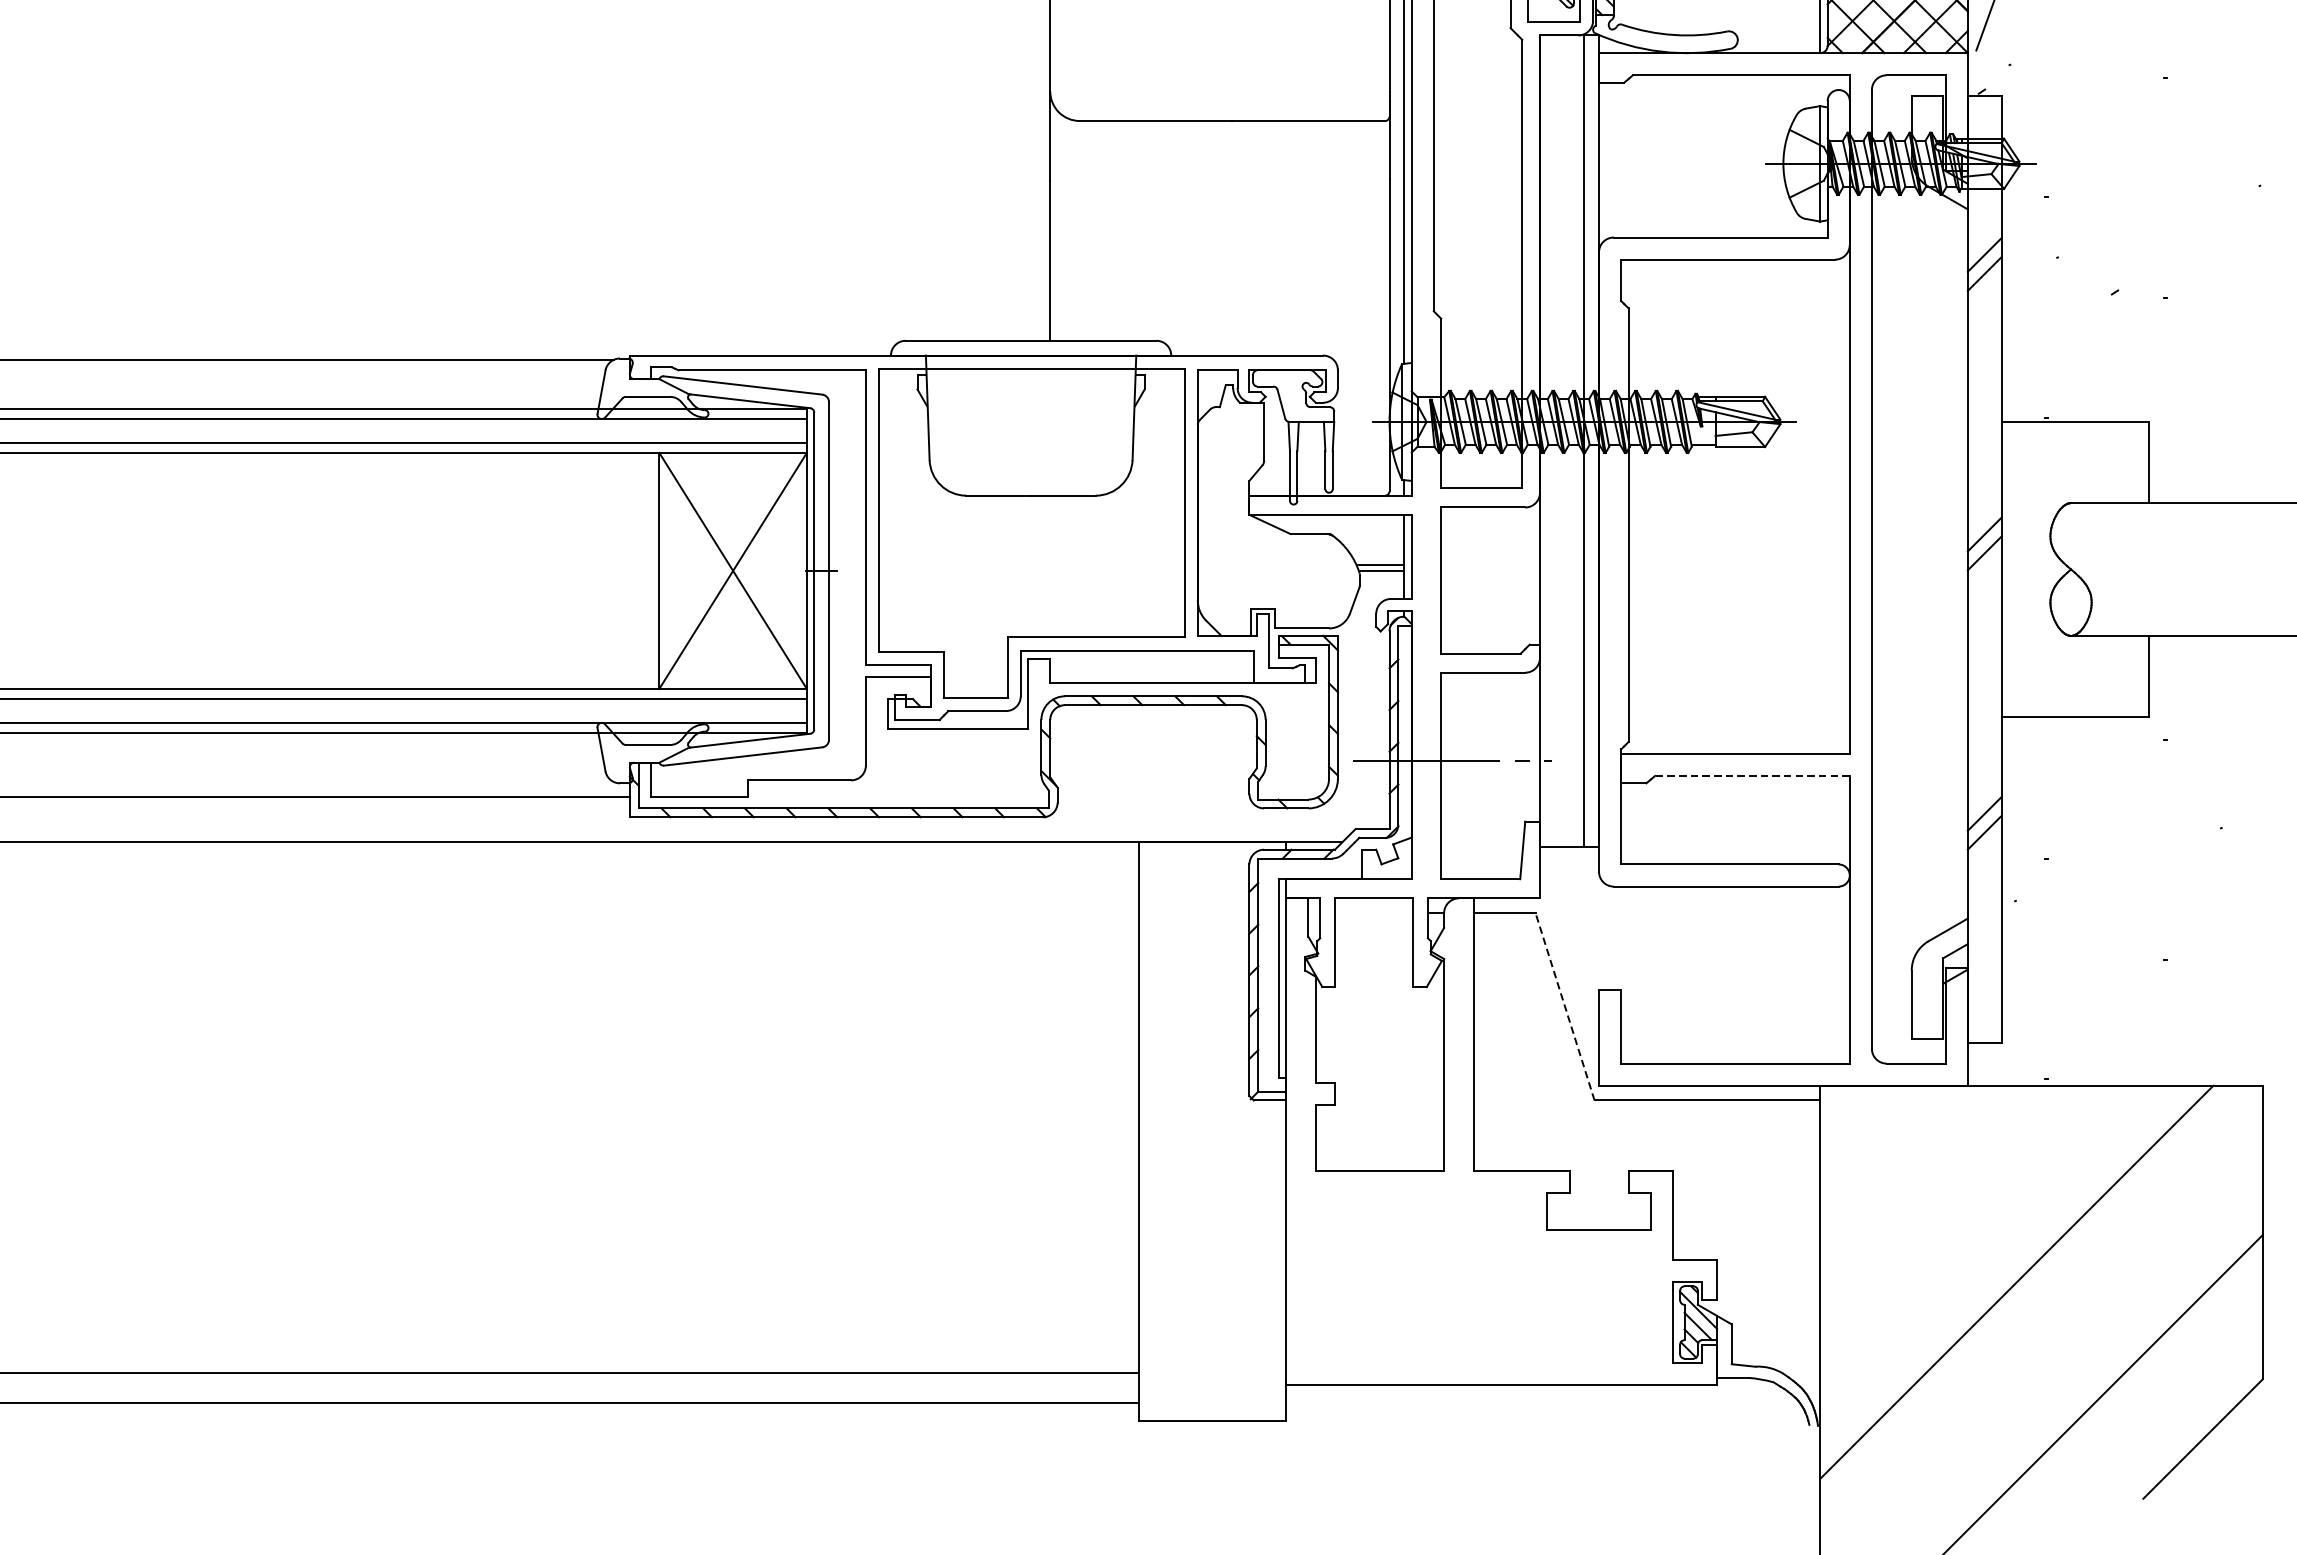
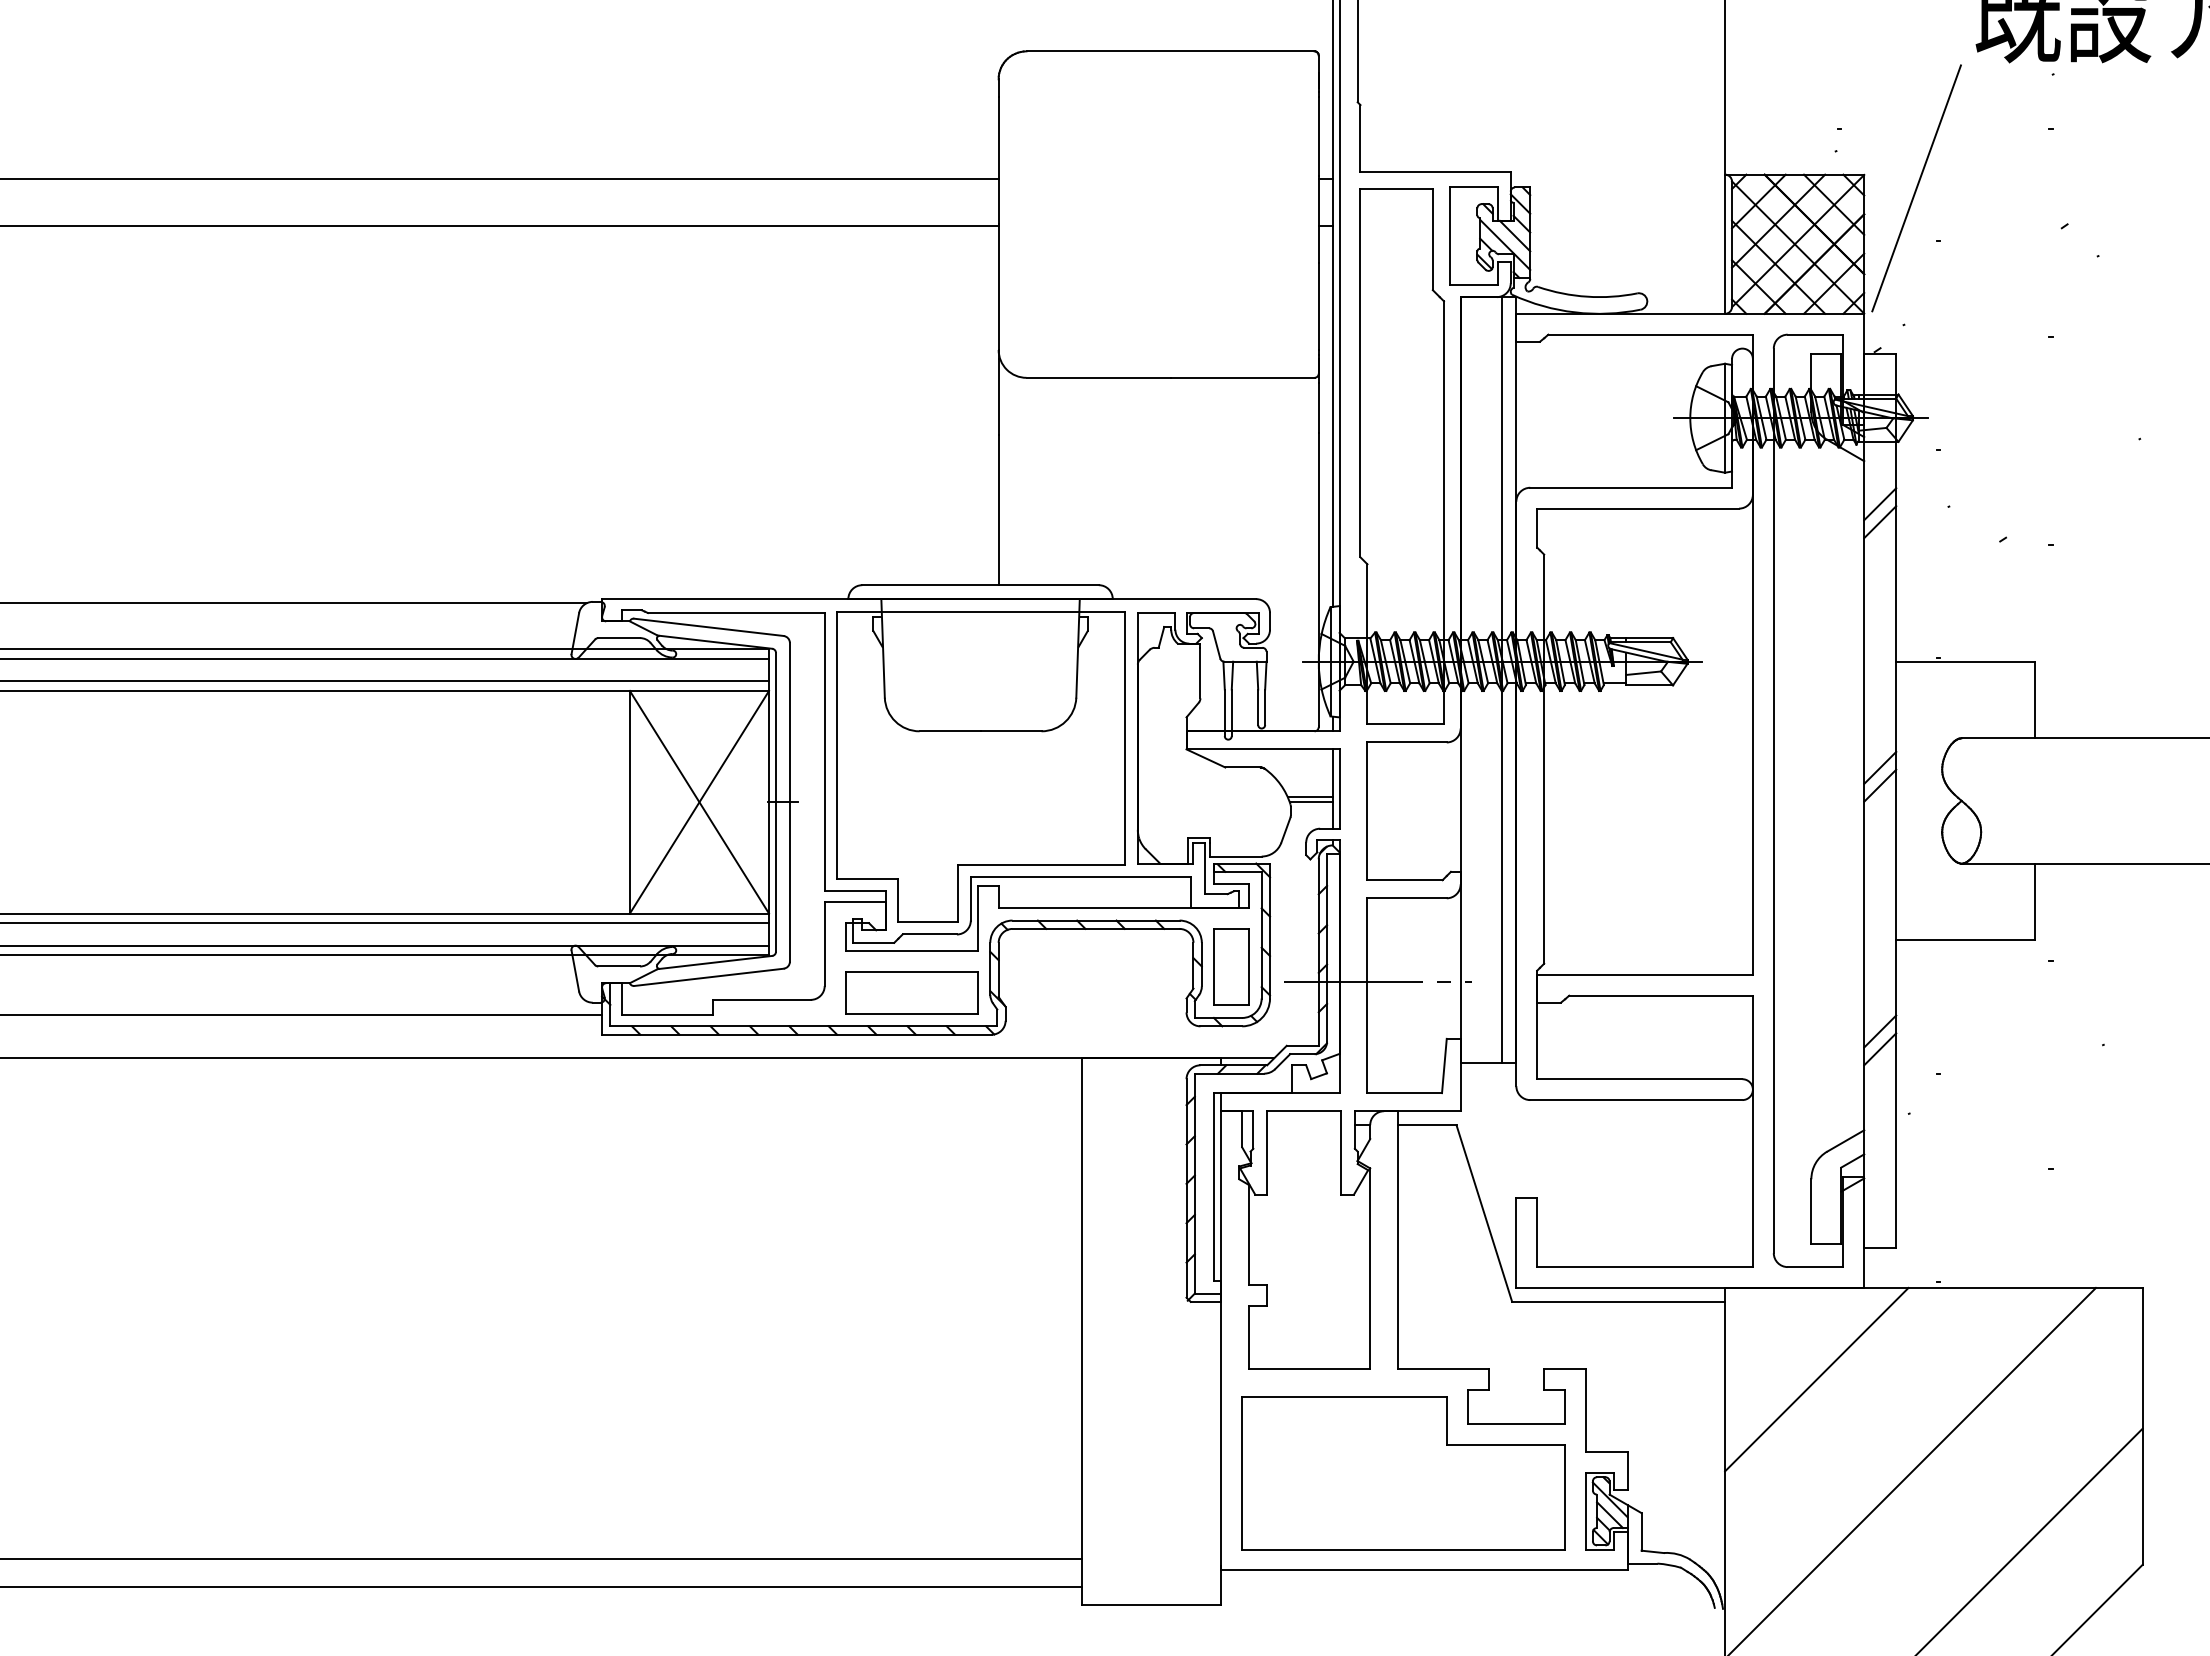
part: (1297, 744) -> (1231, 966), added
part: (957, 772) -> (911, 992), added
line: (1752, 775) -> (1661, 995), dashed -> solid
line: (1565, 1006) -> (1484, 1213), dashed -> solid
line: (1917, 1182) -> (1816, 1379), added
part: (1479, 1282) -> (1403, 1473), added

